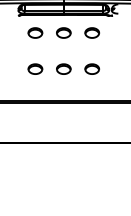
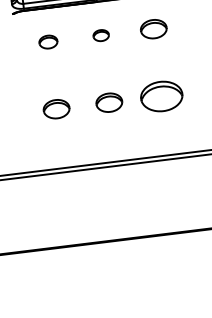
part: (35, 32) -> (48, 41), size x0.7
part: (63, 32) -> (100, 34), size x0.6
part: (92, 68) -> (162, 94), size x1.6

